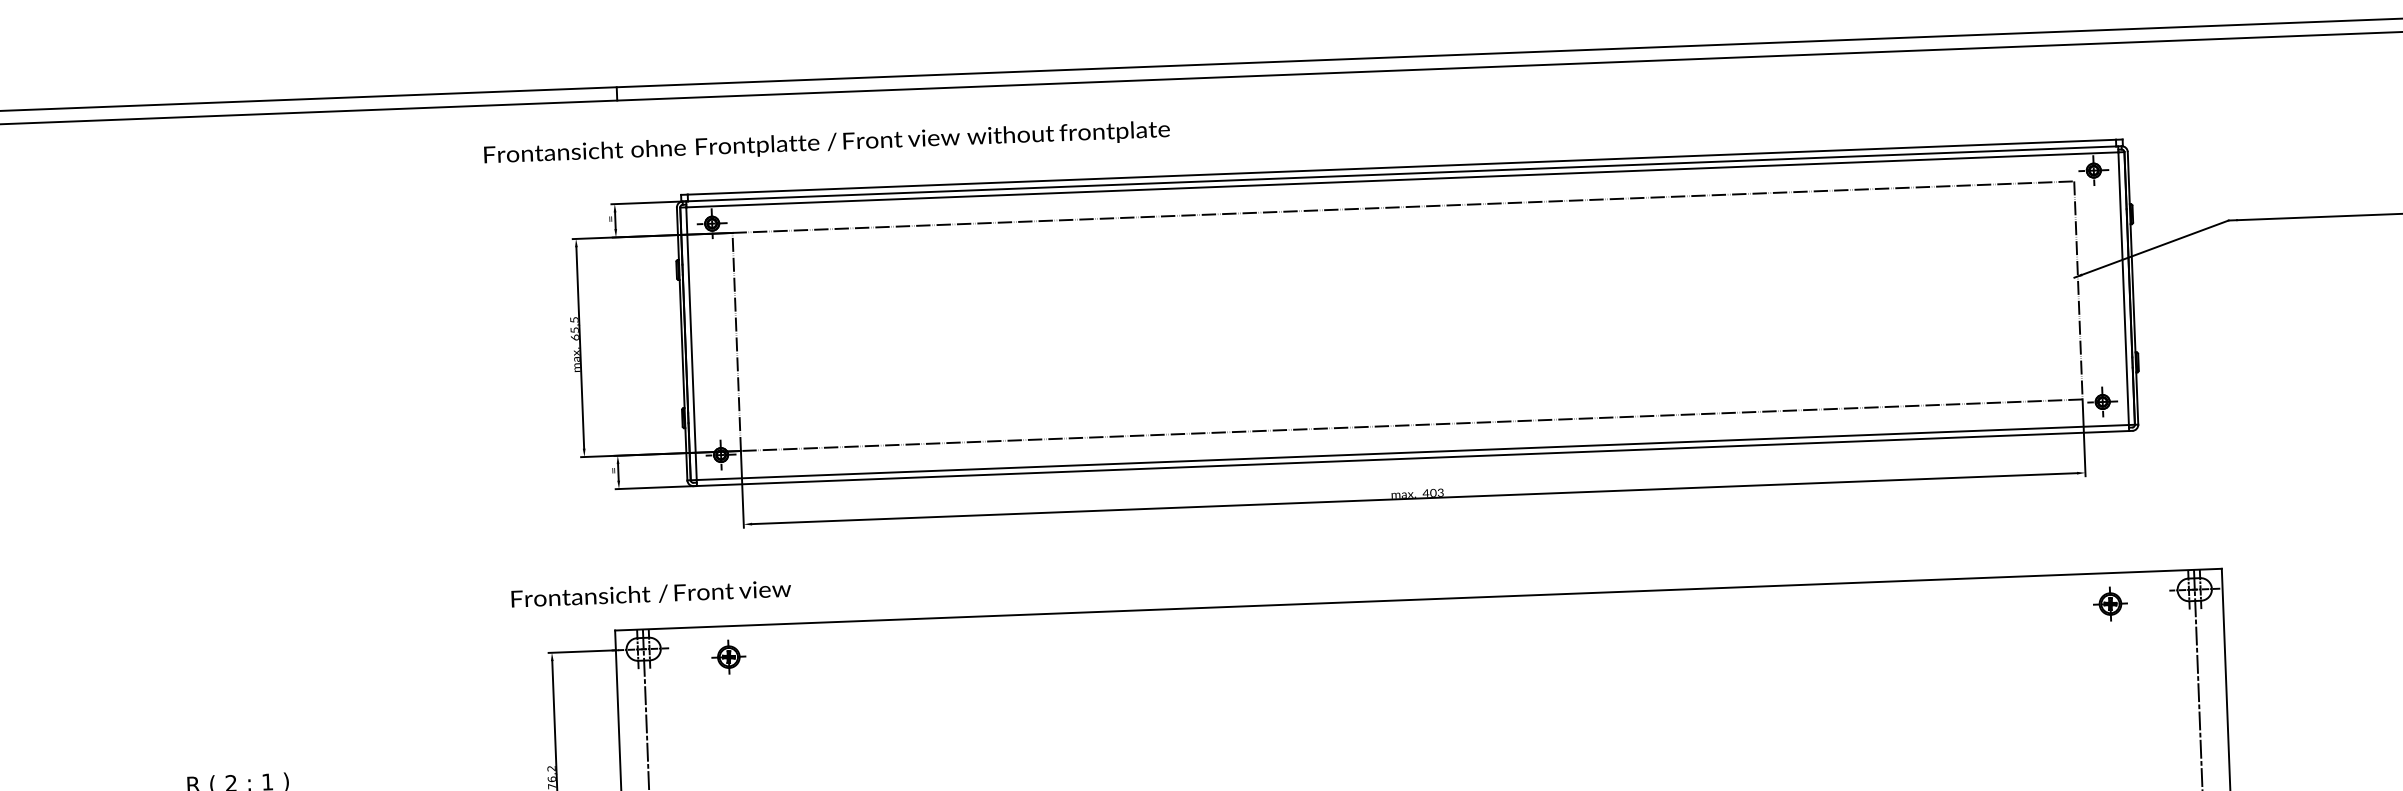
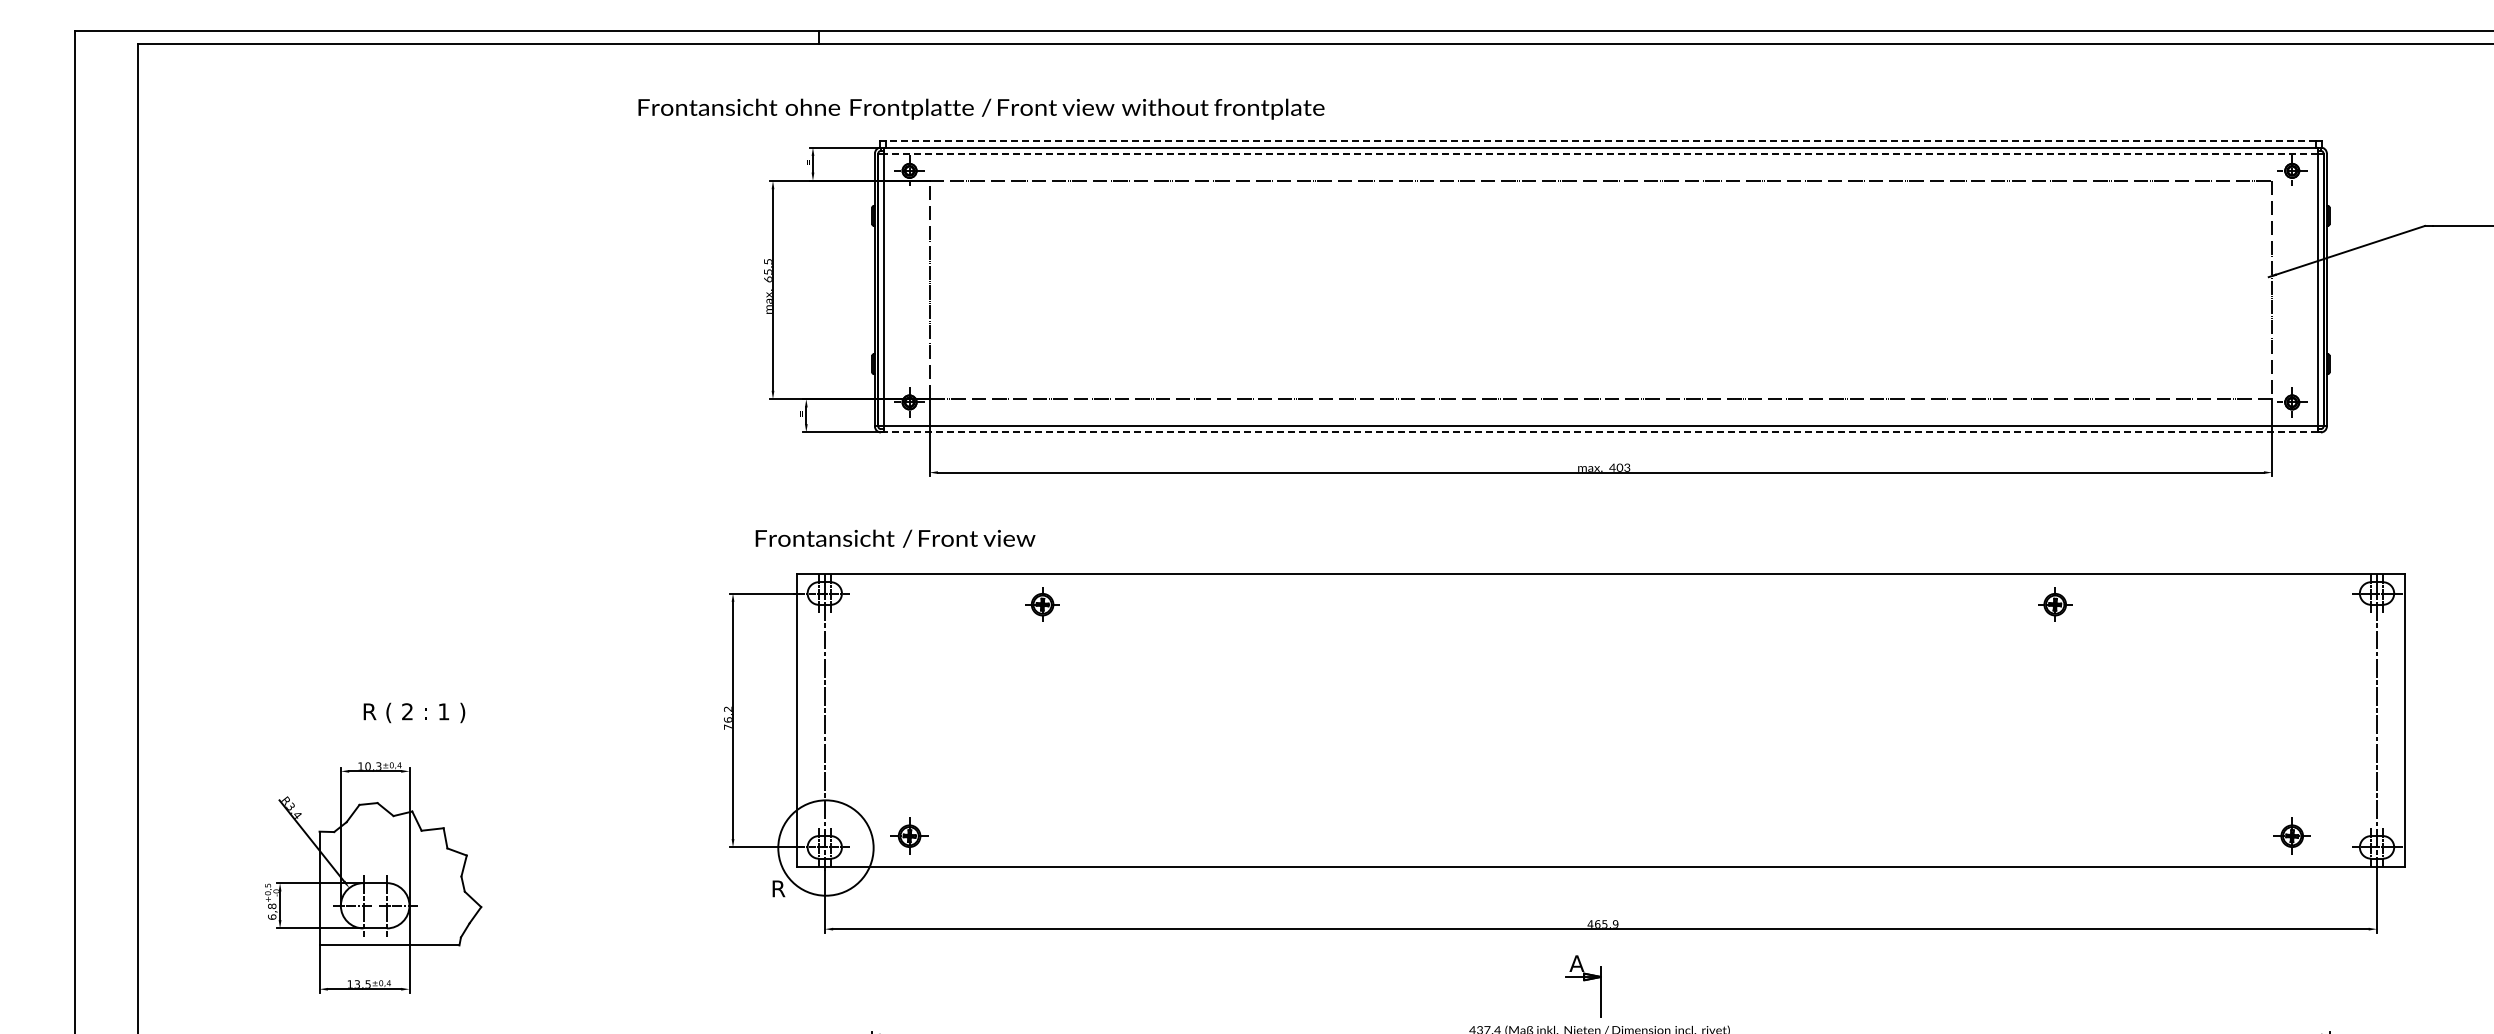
text: (827, 142) -> (981, 108), moved
line: (1401, 166) -> (1600, 140), solid -> dashed
line: (1402, 179) -> (1601, 153), solid -> dashed
line: (1412, 458) -> (1600, 432), solid -> dashed
text: (651, 593) -> (895, 538), moved
part: (2110, 603) -> (2055, 604), moved
part: (728, 656) -> (1042, 604), moved

